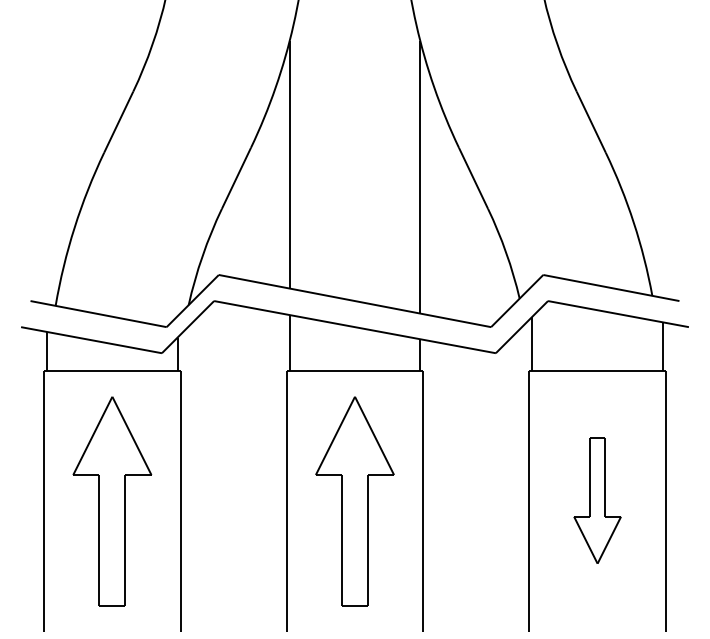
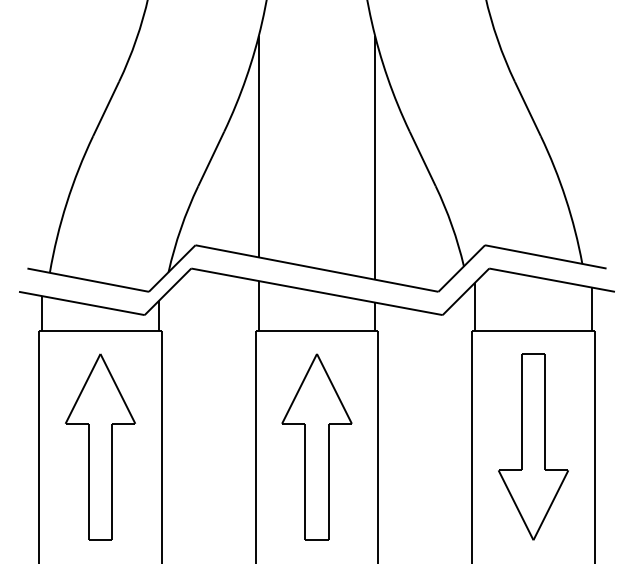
part: (597, 500) -> (533, 446), size x1.67

